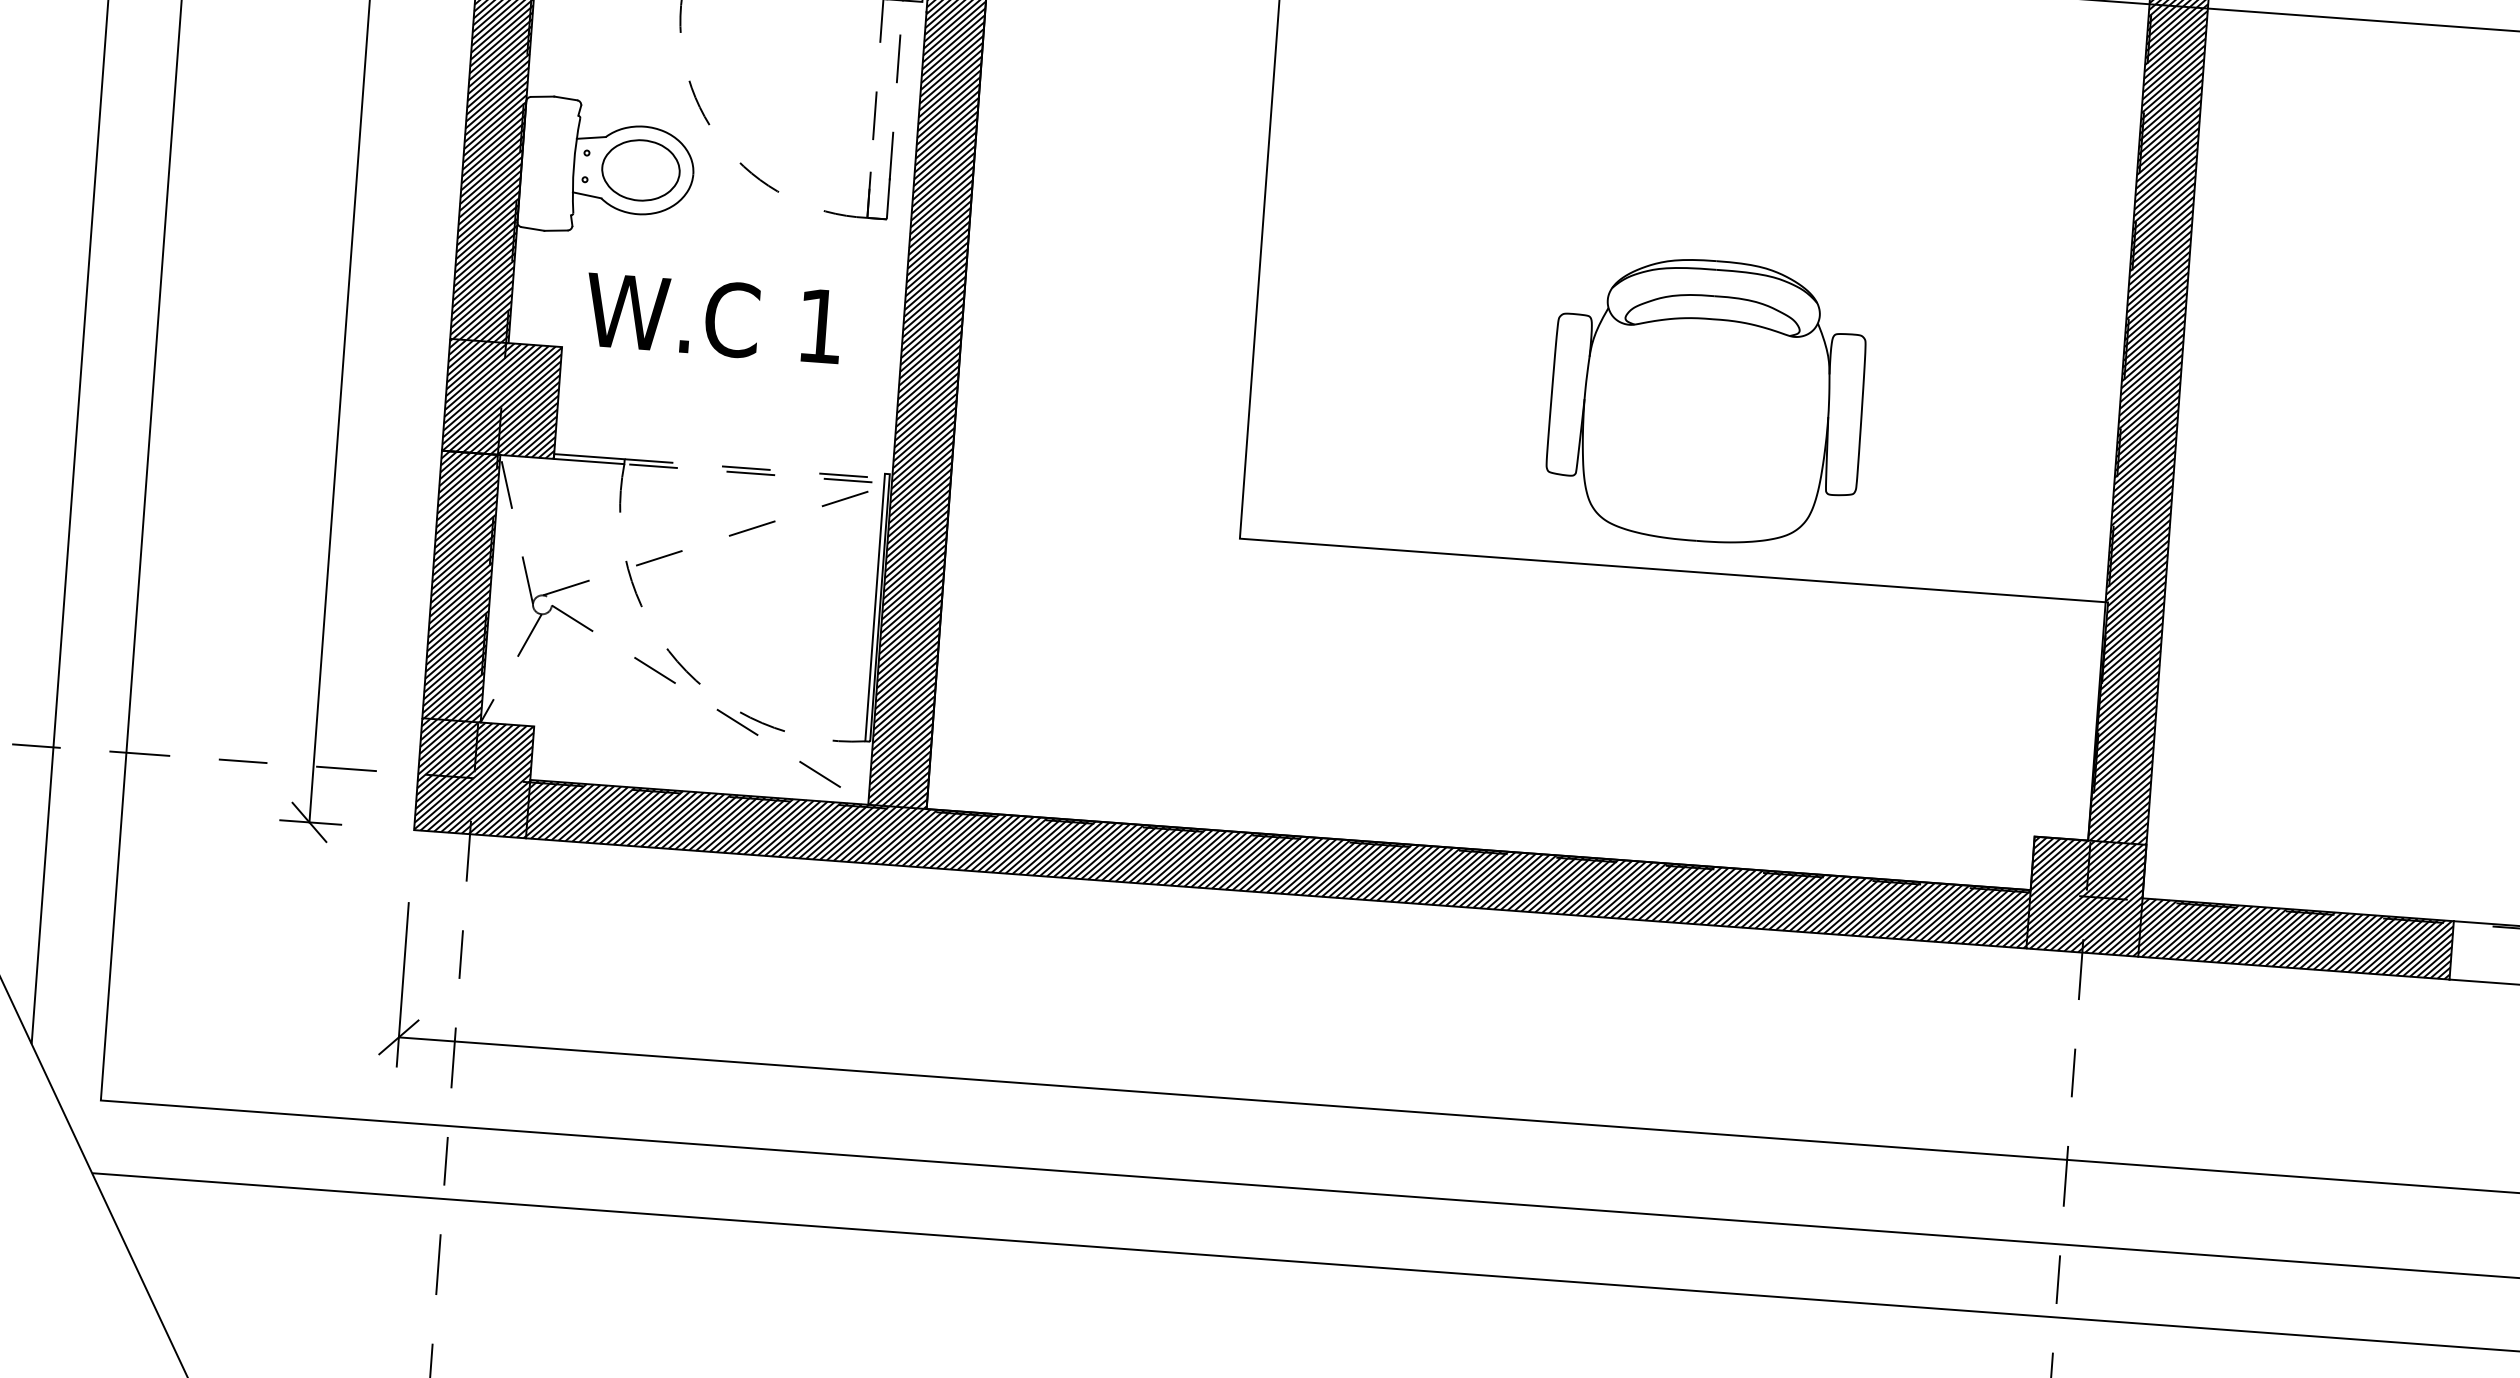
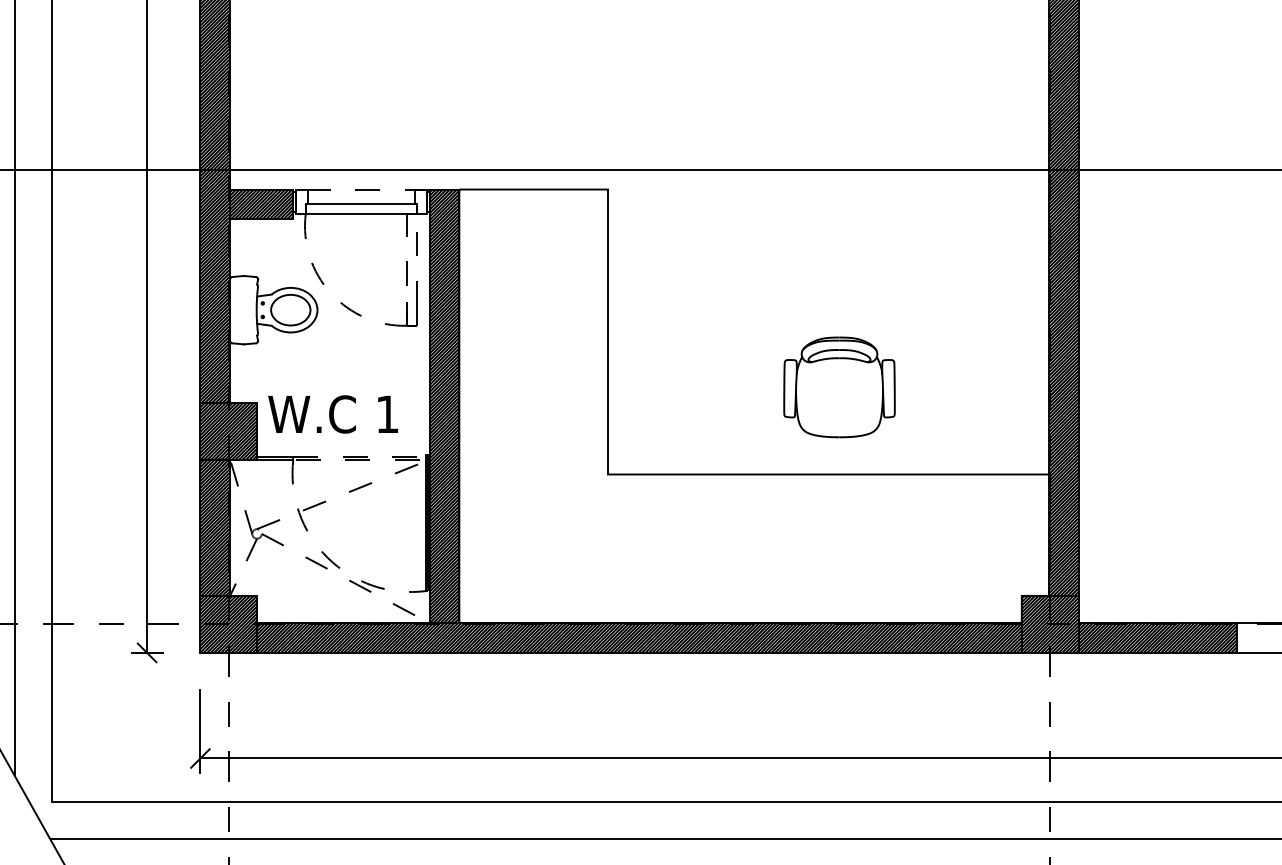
text: (712, 318) -> (332, 414), moved
part: (1706, 401) -> (839, 387), size x0.7

